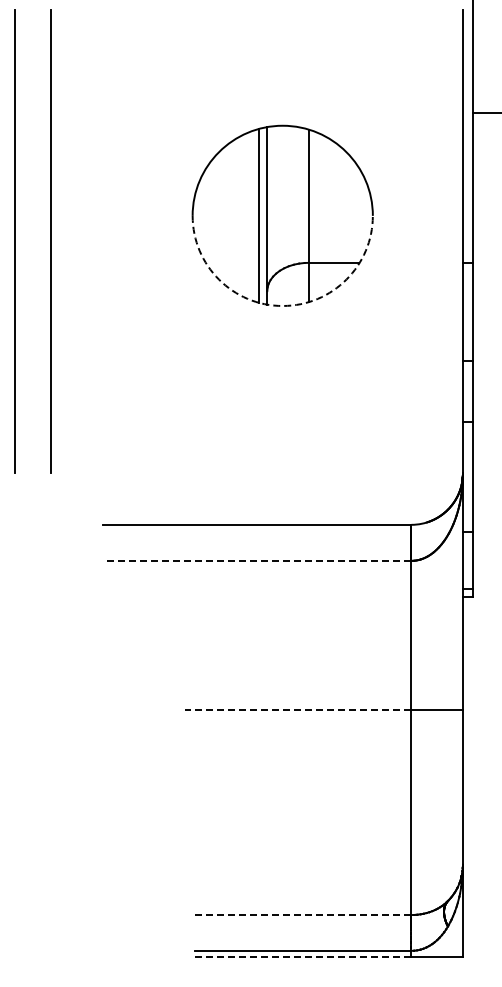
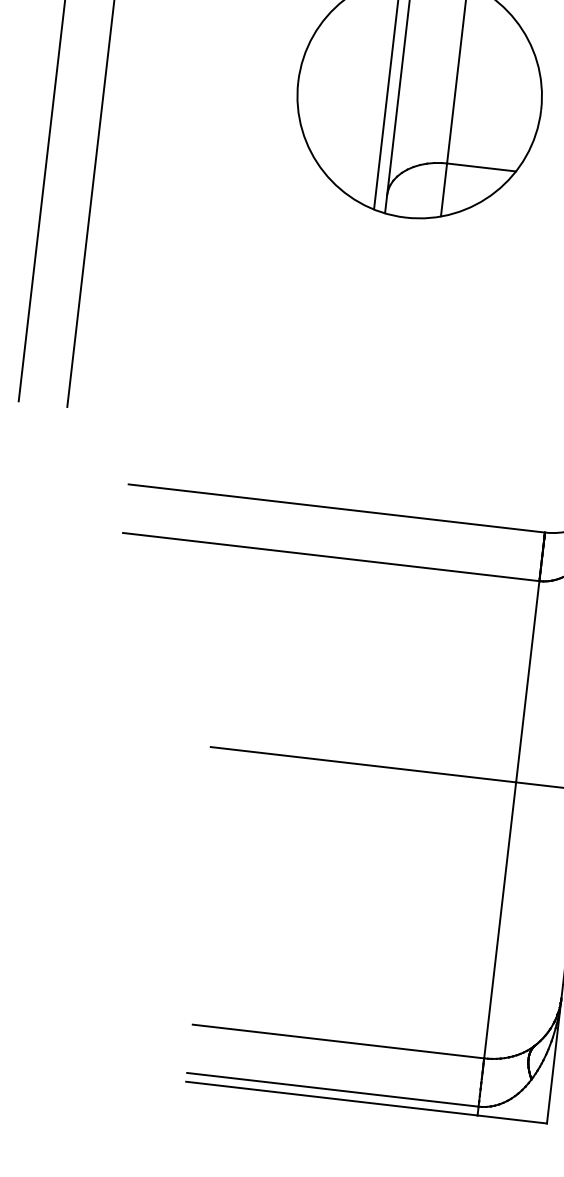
arc: (282, 305) -> (405, 216), dashed -> solid
line: (256, 560) -> (330, 556), dashed -> solid
line: (297, 710) -> (362, 764), dashed -> solid
line: (303, 915) -> (338, 1042), dashed -> solid
line: (302, 957) -> (330, 1098), dashed -> solid

